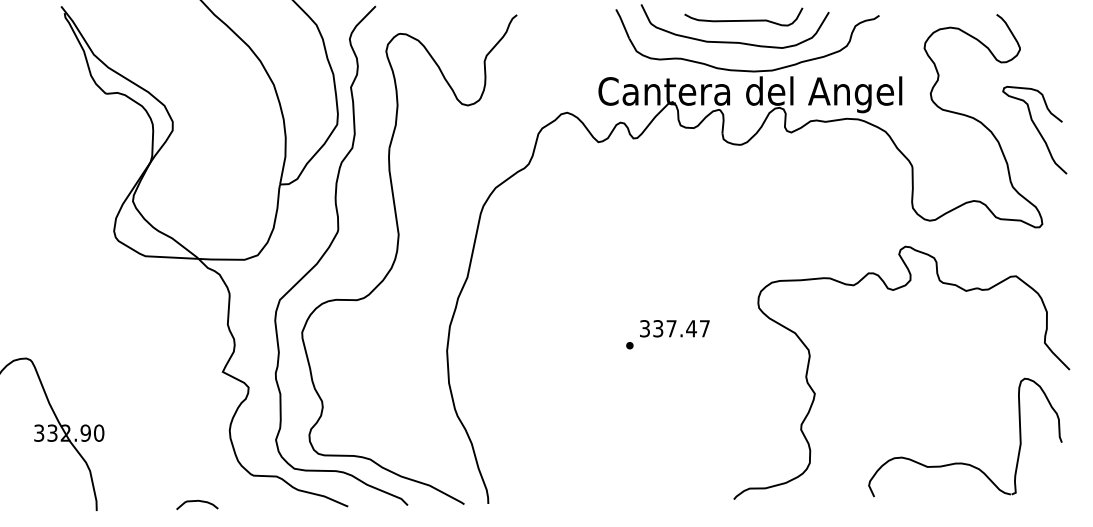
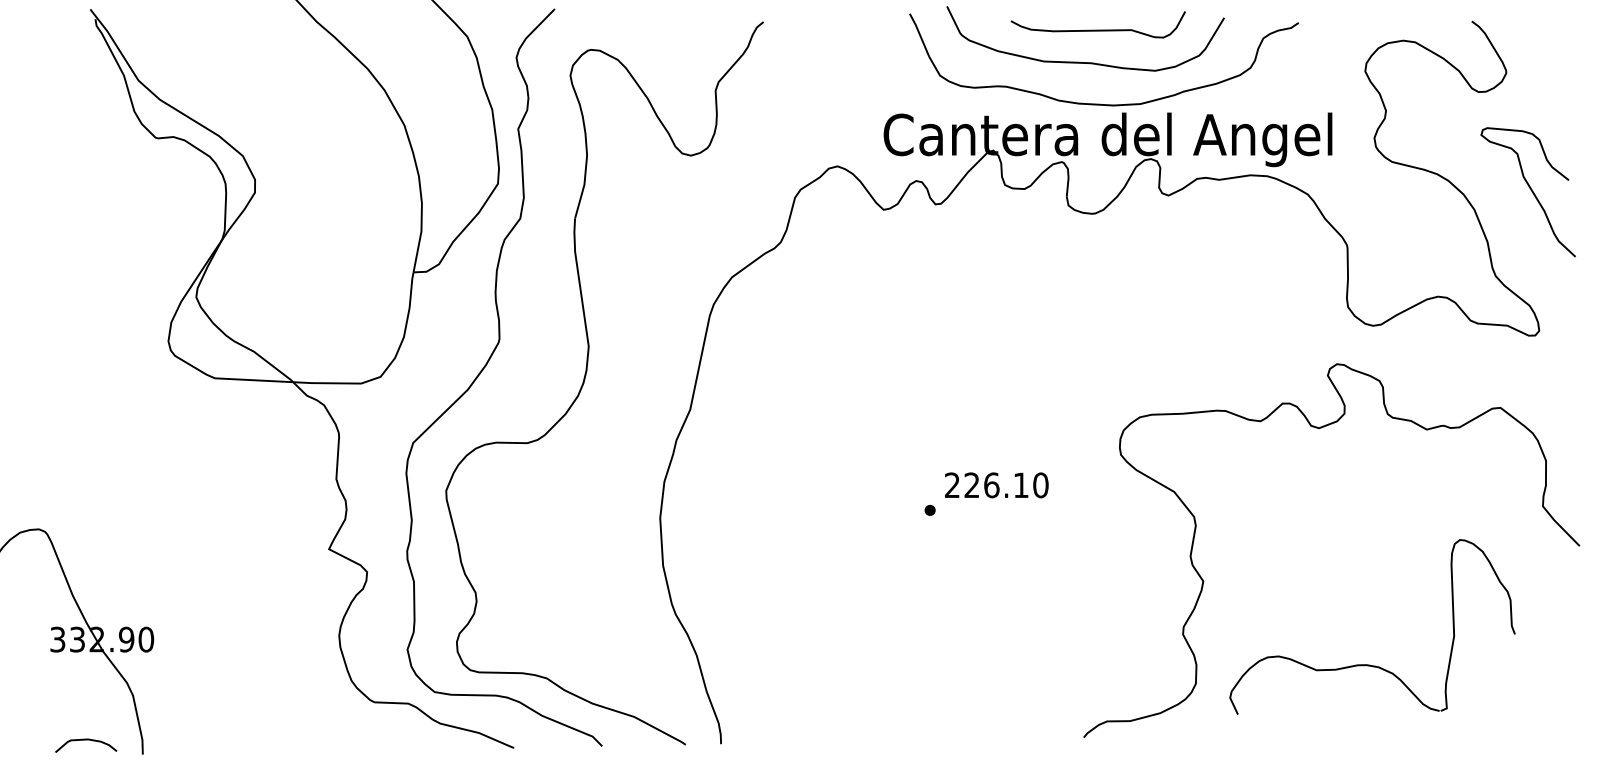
text: (675, 328) -> (997, 484), 337.47 -> 226.10
part: (963, 462) -> (1369, 663), moved
curve: (197, 501) -> (86, 740), moved

